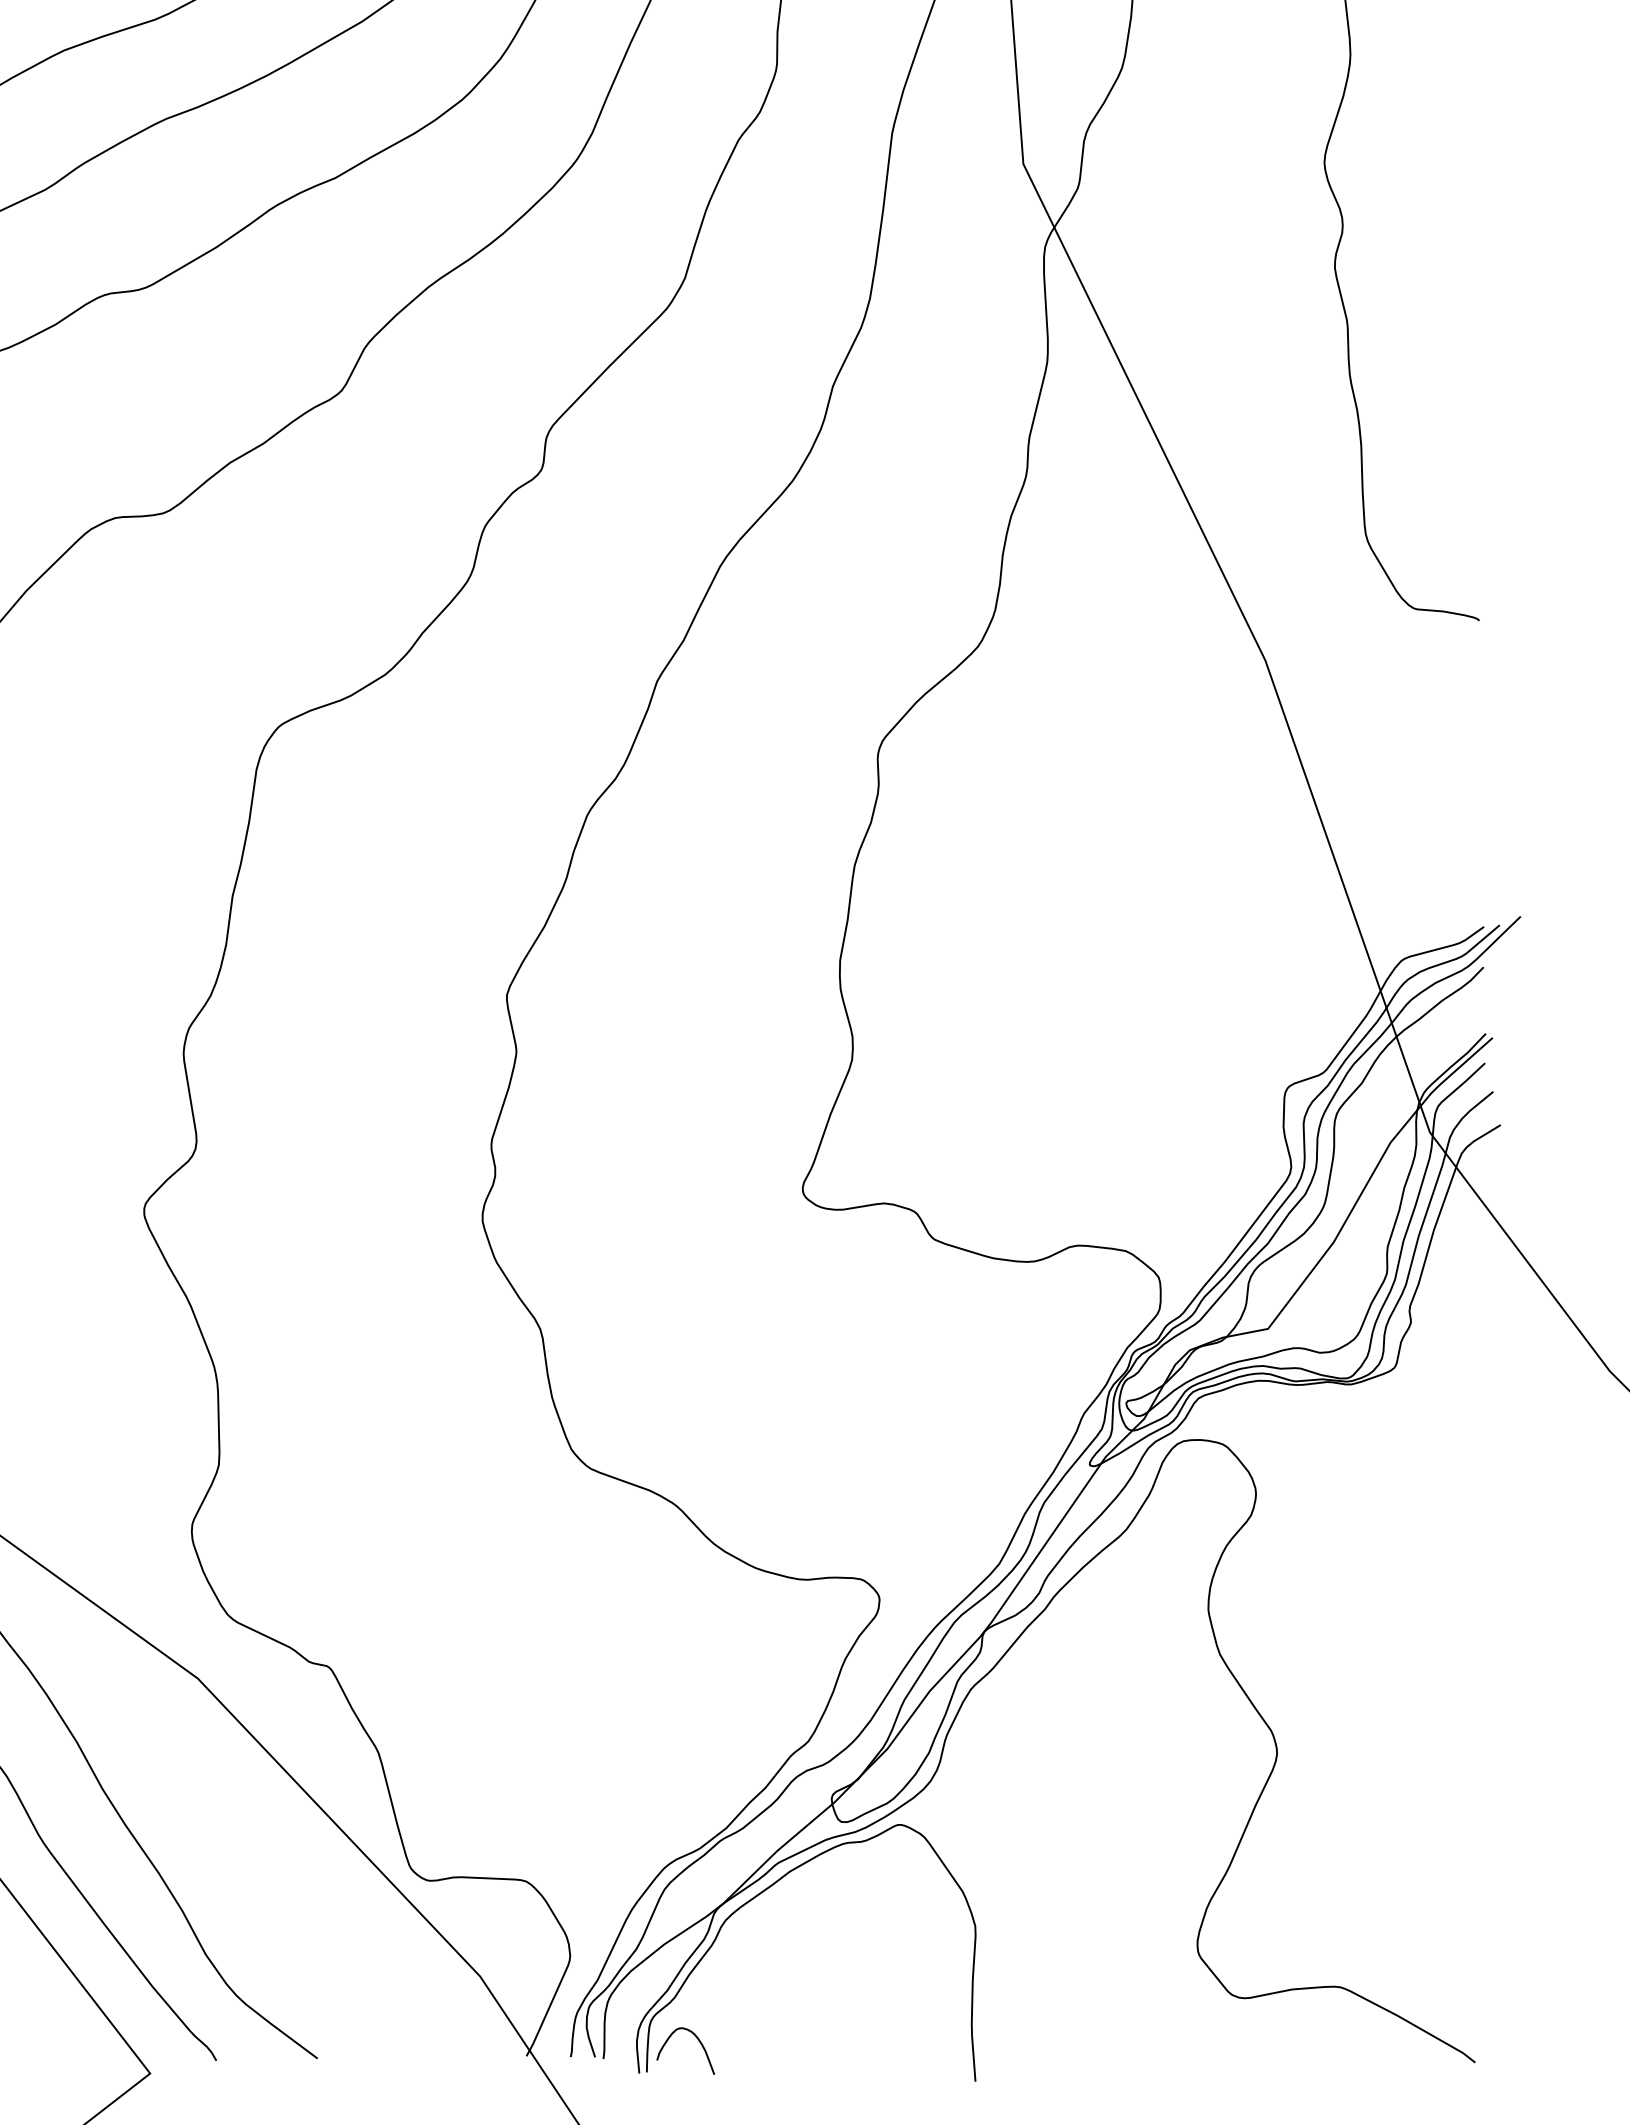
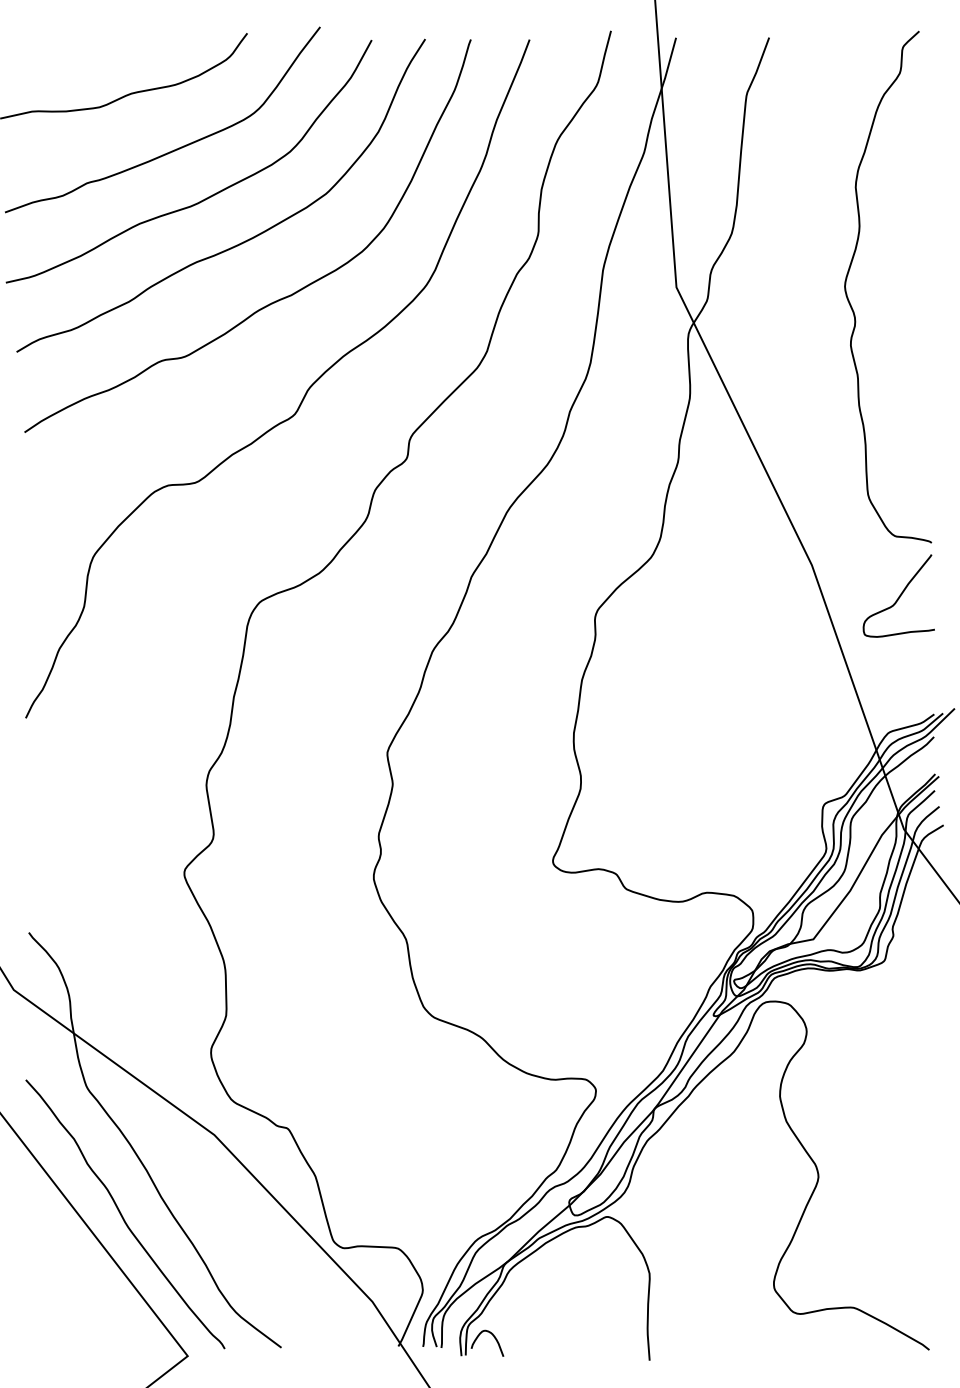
curve: (1421, 714) -> (899, 595), added

